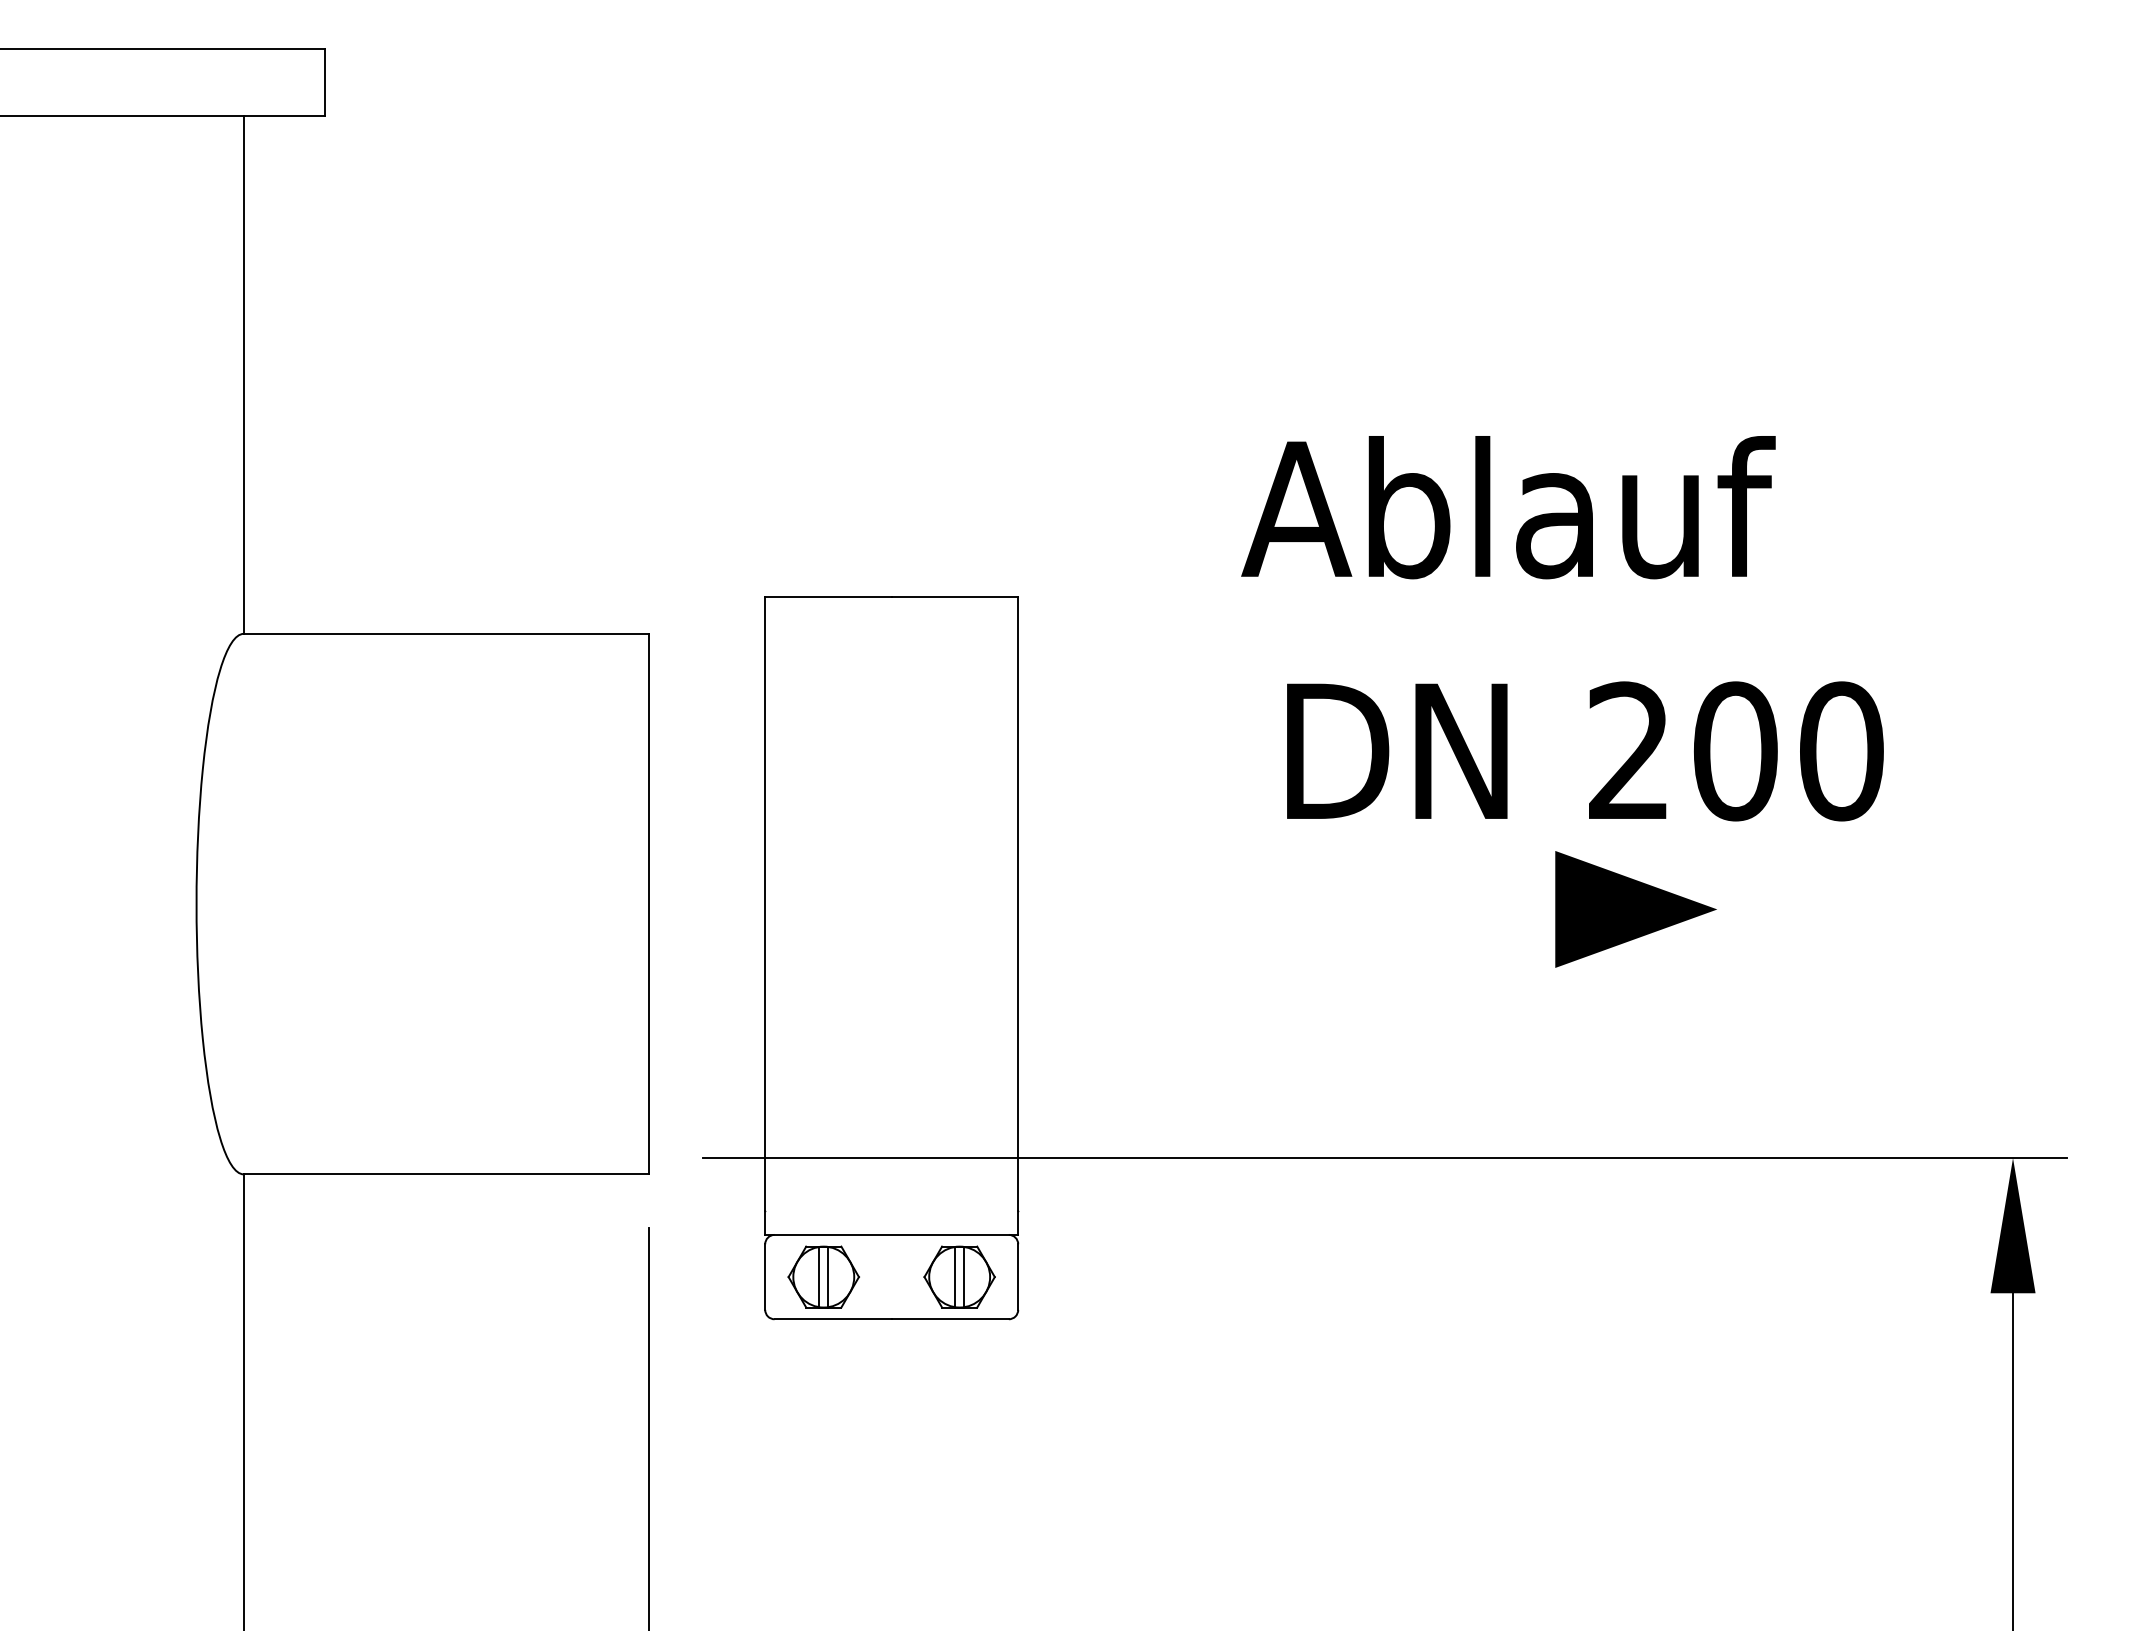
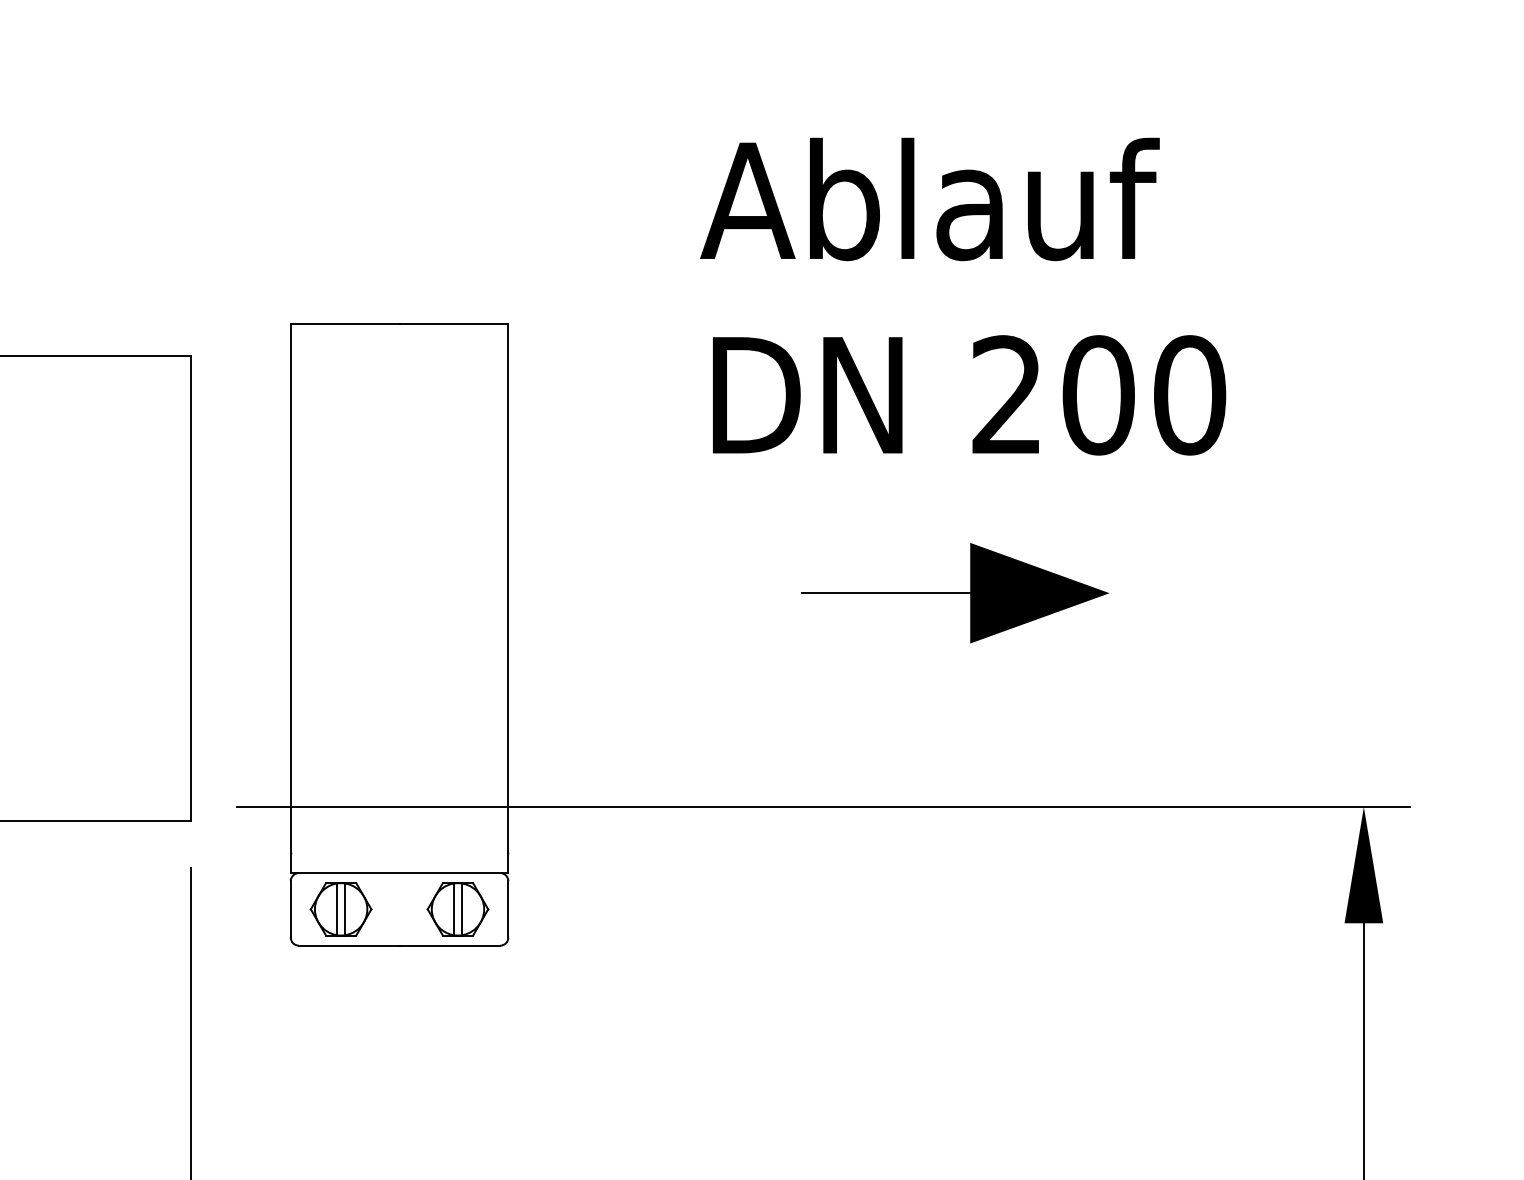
text: (1508, 507) -> (929, 199), moved
text: (1585, 751) -> (969, 395), moved
line: (1457, 909) -> (886, 593), added

